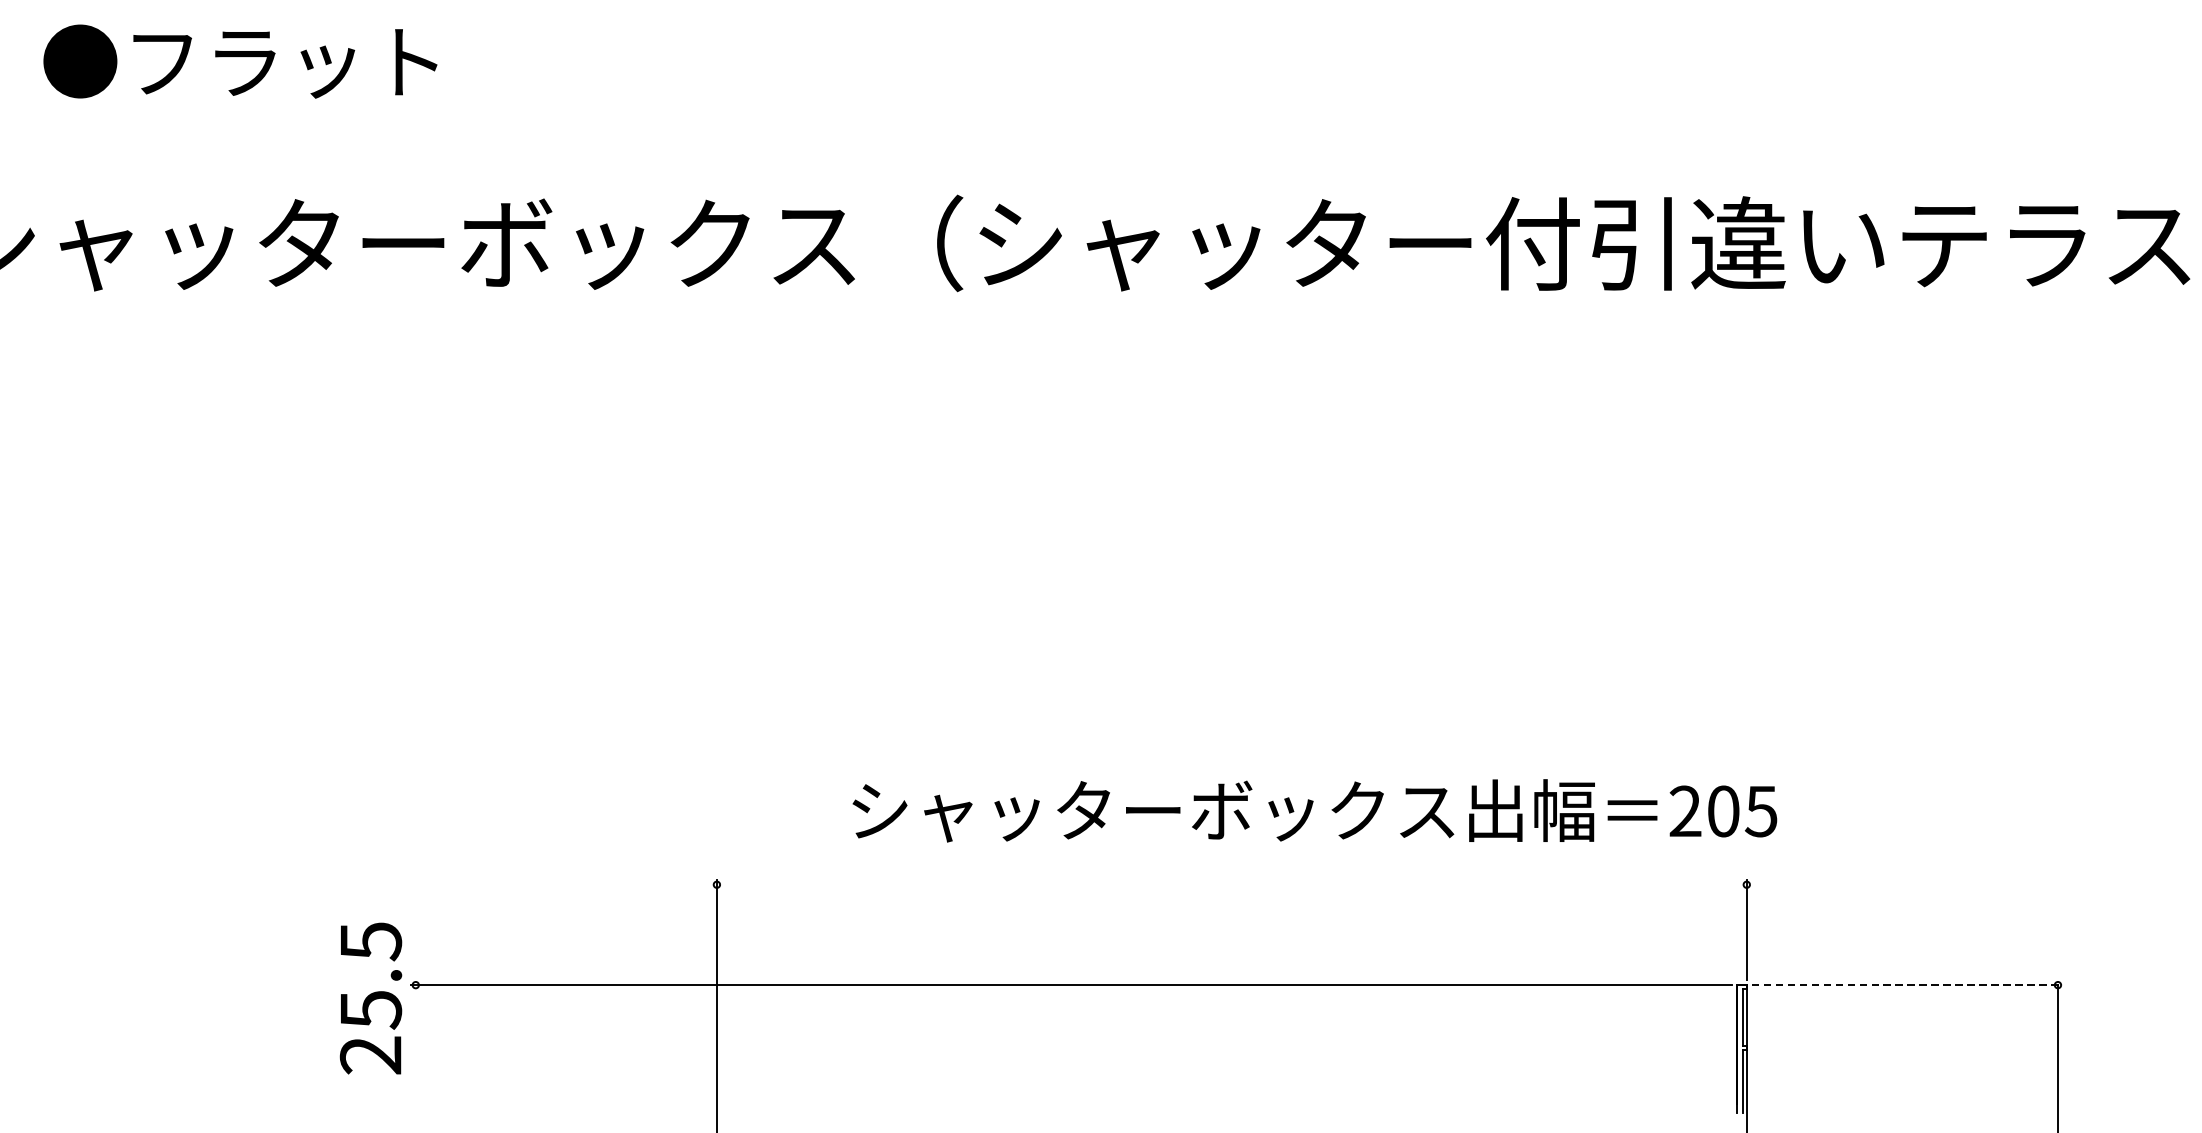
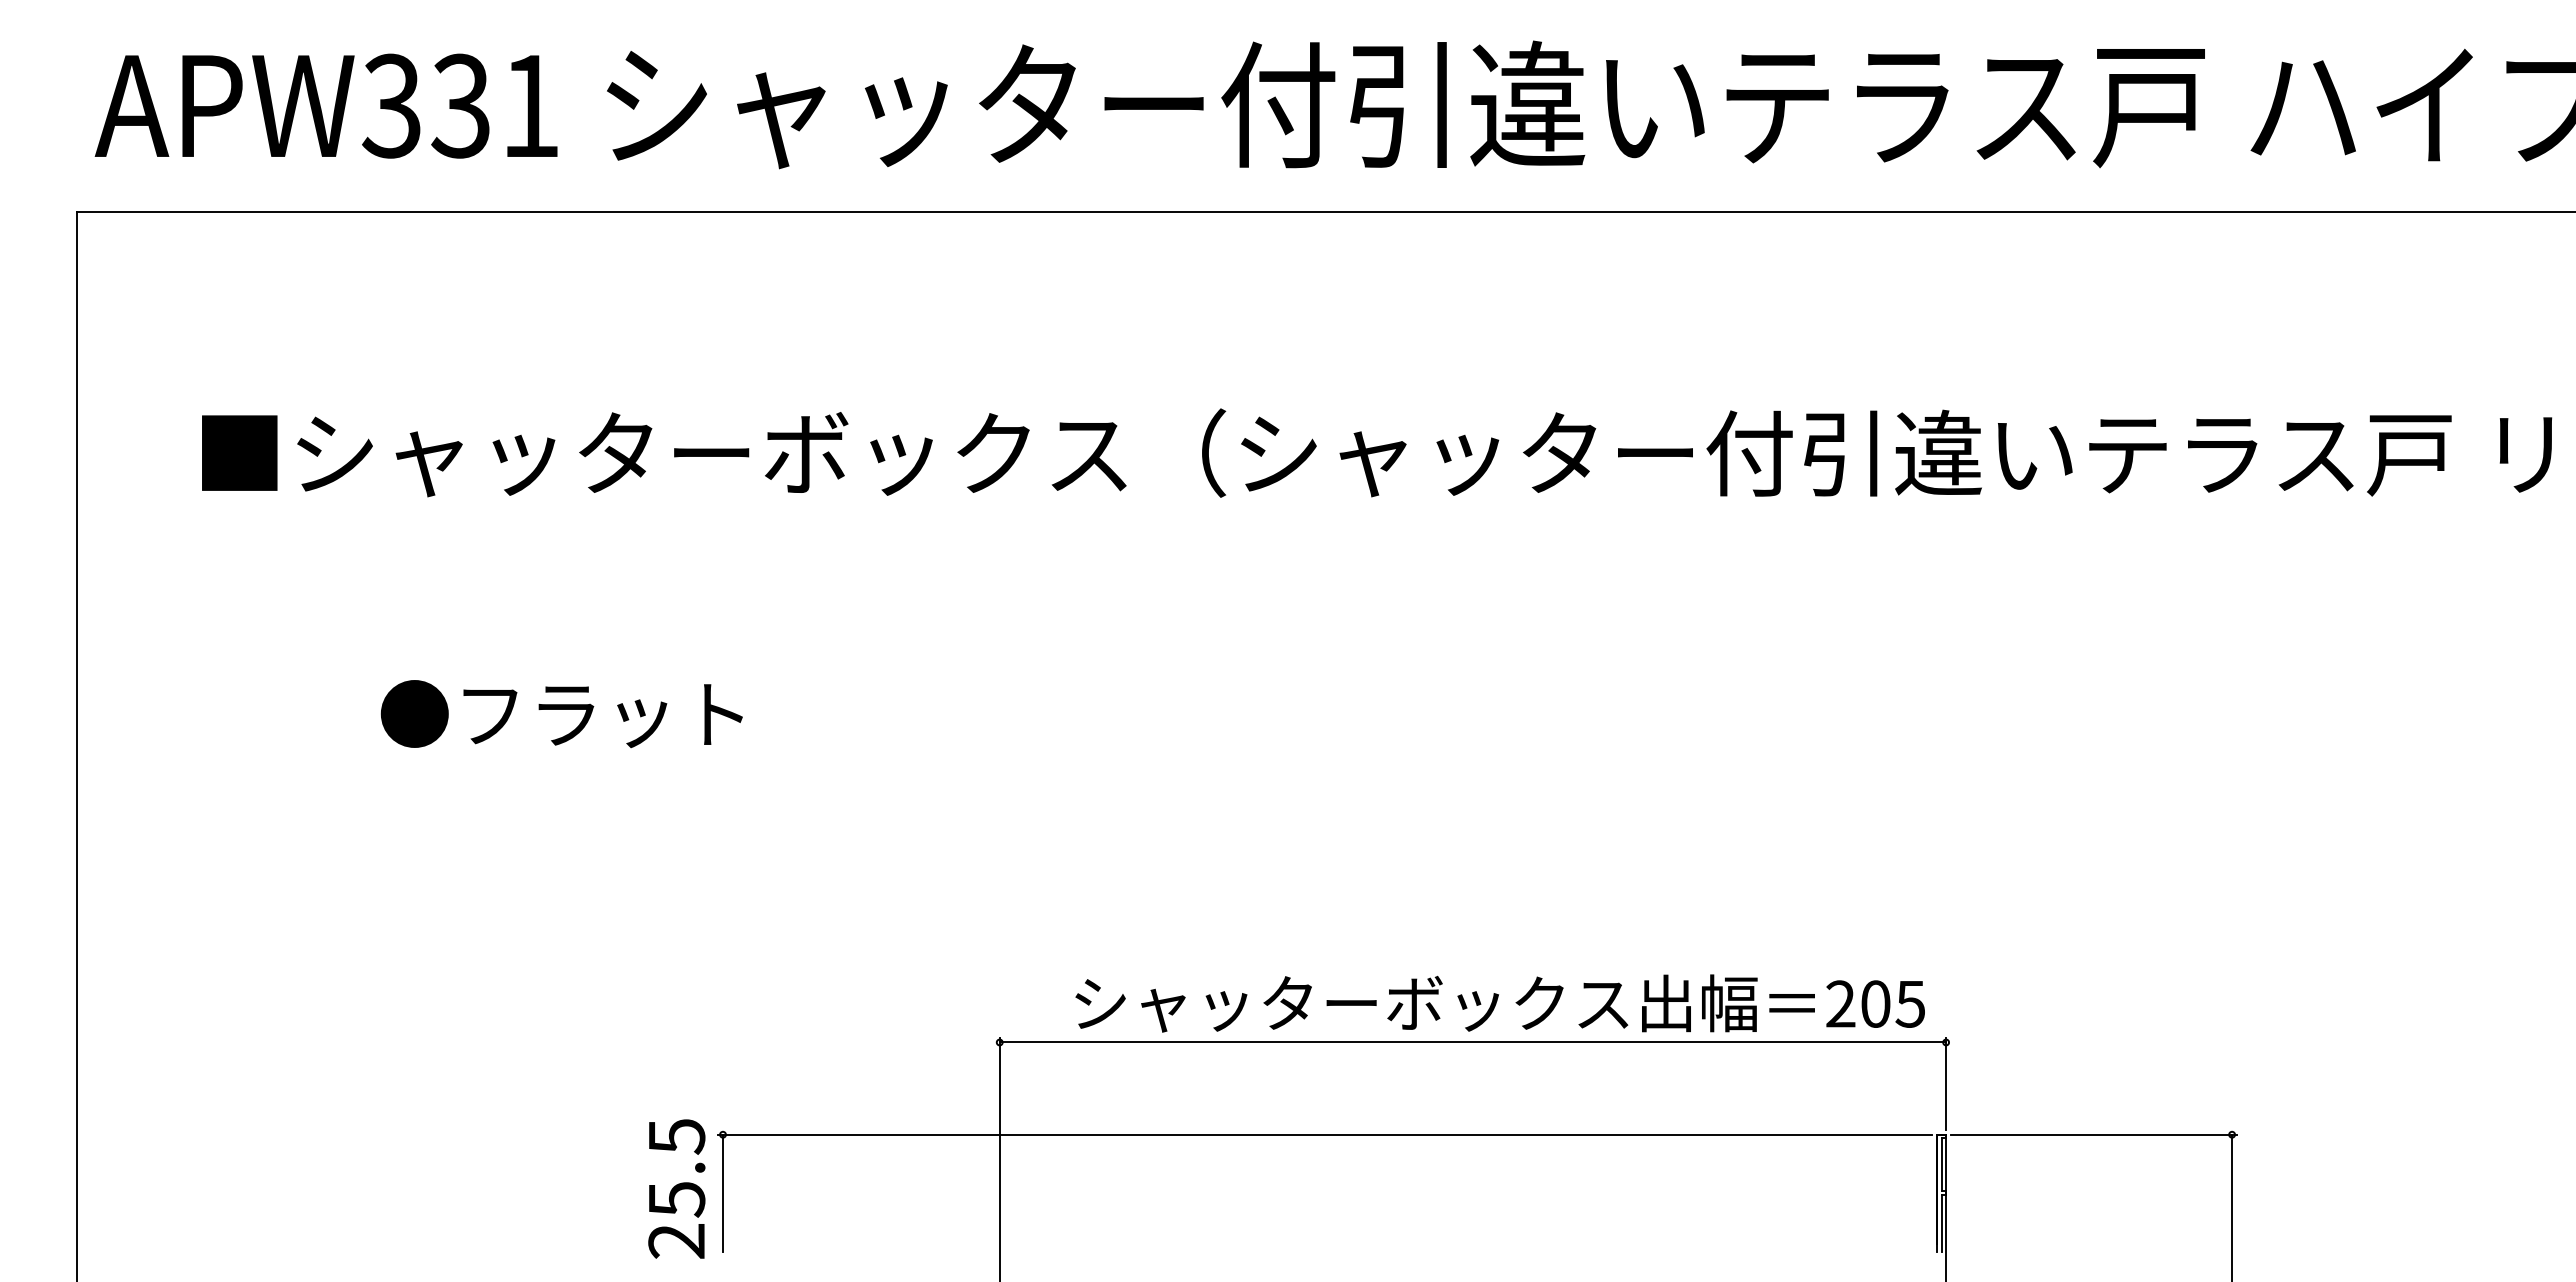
text: (240, 62) -> (561, 714), moved
text: (1314, 810) -> (1499, 1003), moved
line: (1231, 884) -> (1472, 1042), added
line: (1907, 984) -> (2093, 1134), dashed -> solid
text: (370, 997) -> (676, 1188), moved
line: (415, 1049) -> (722, 1193), added

